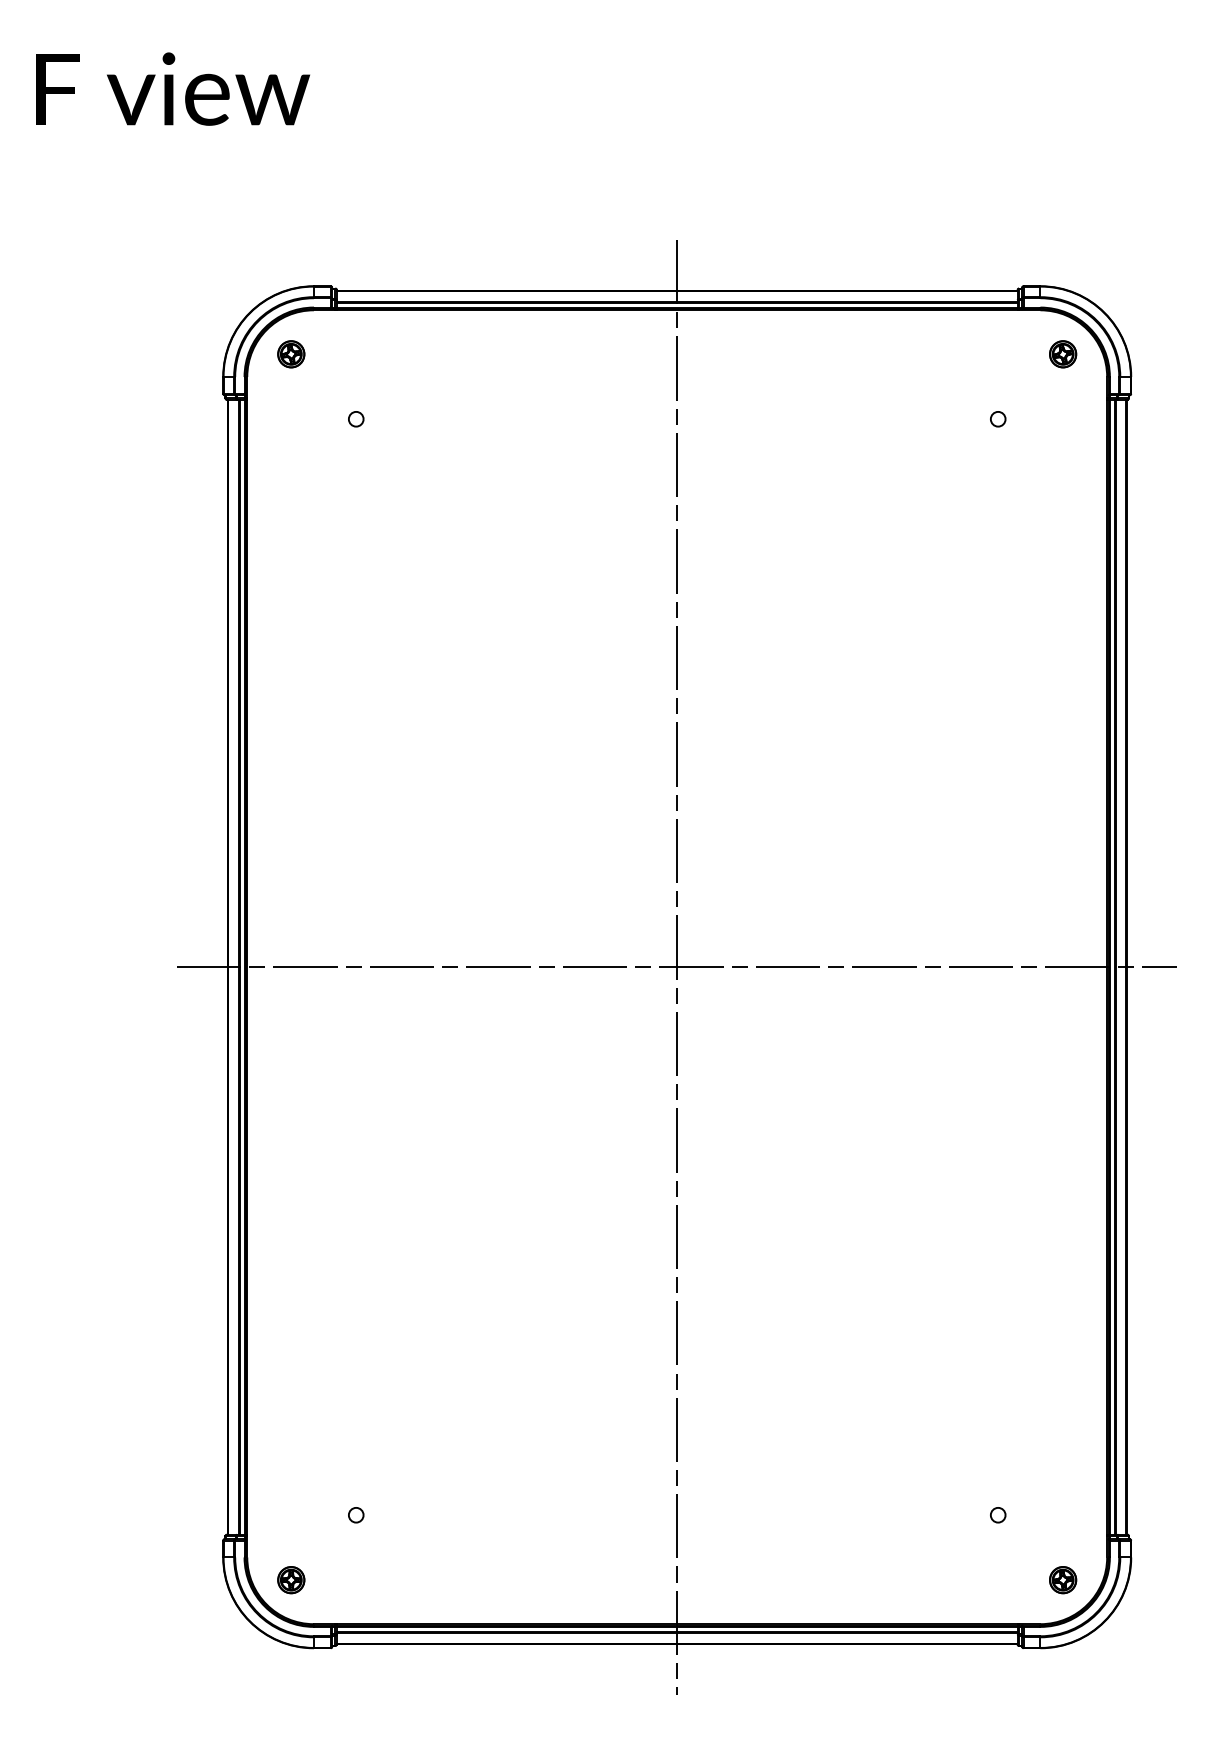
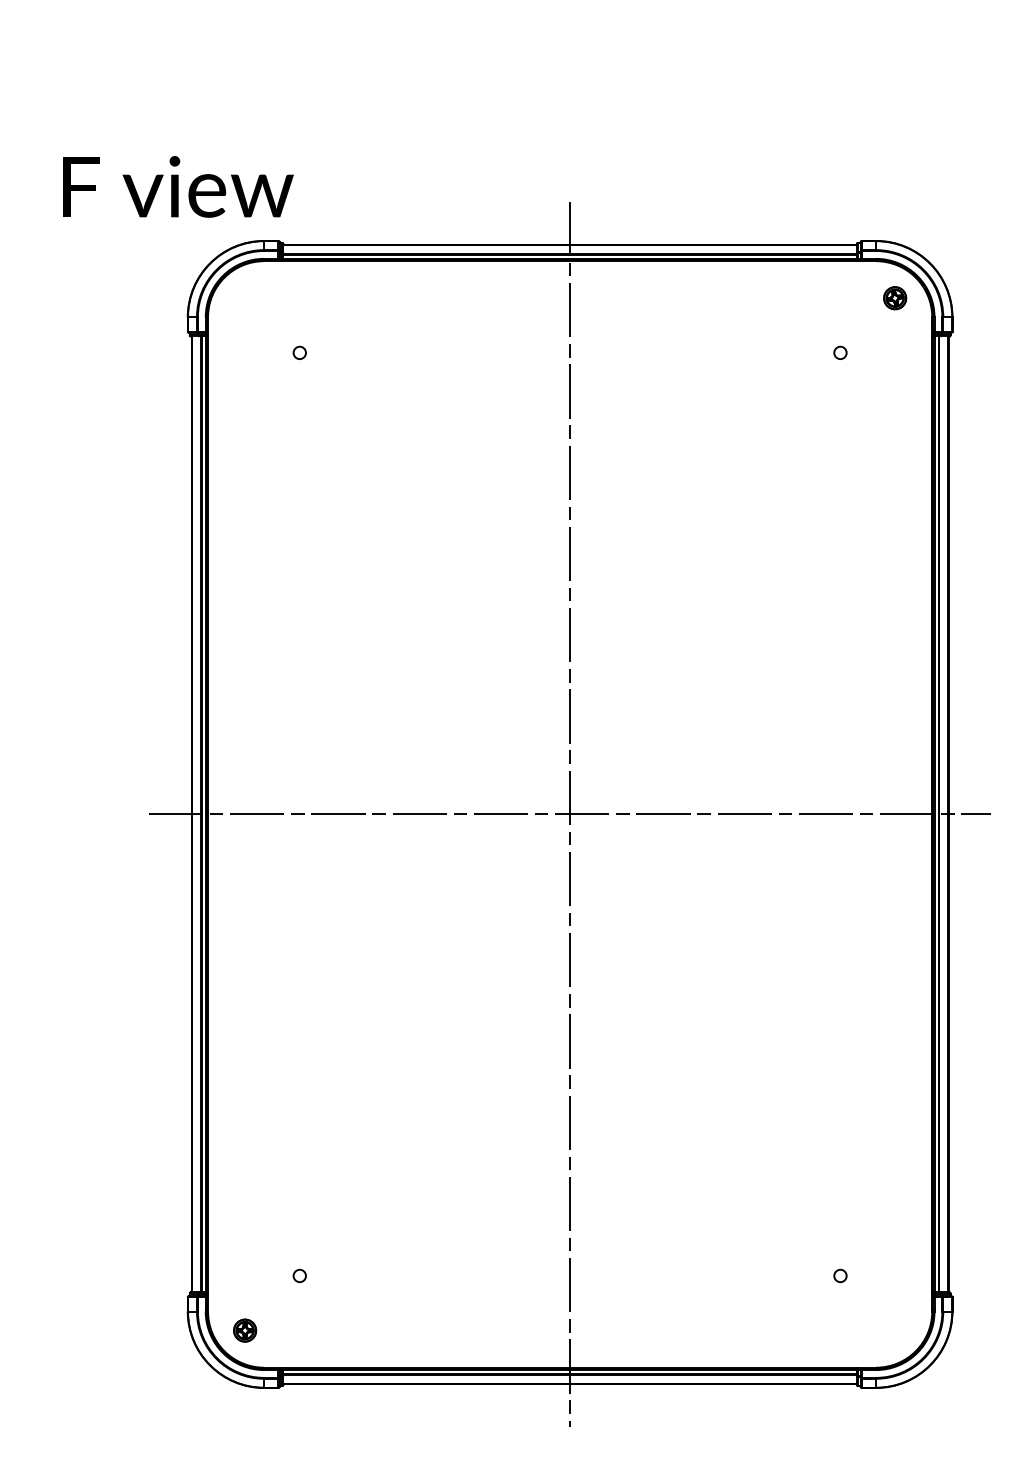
text: (172, 88) -> (177, 186), moved
part: (291, 354) -> (245, 298), removed
part: (1063, 1580) -> (895, 1330), removed

